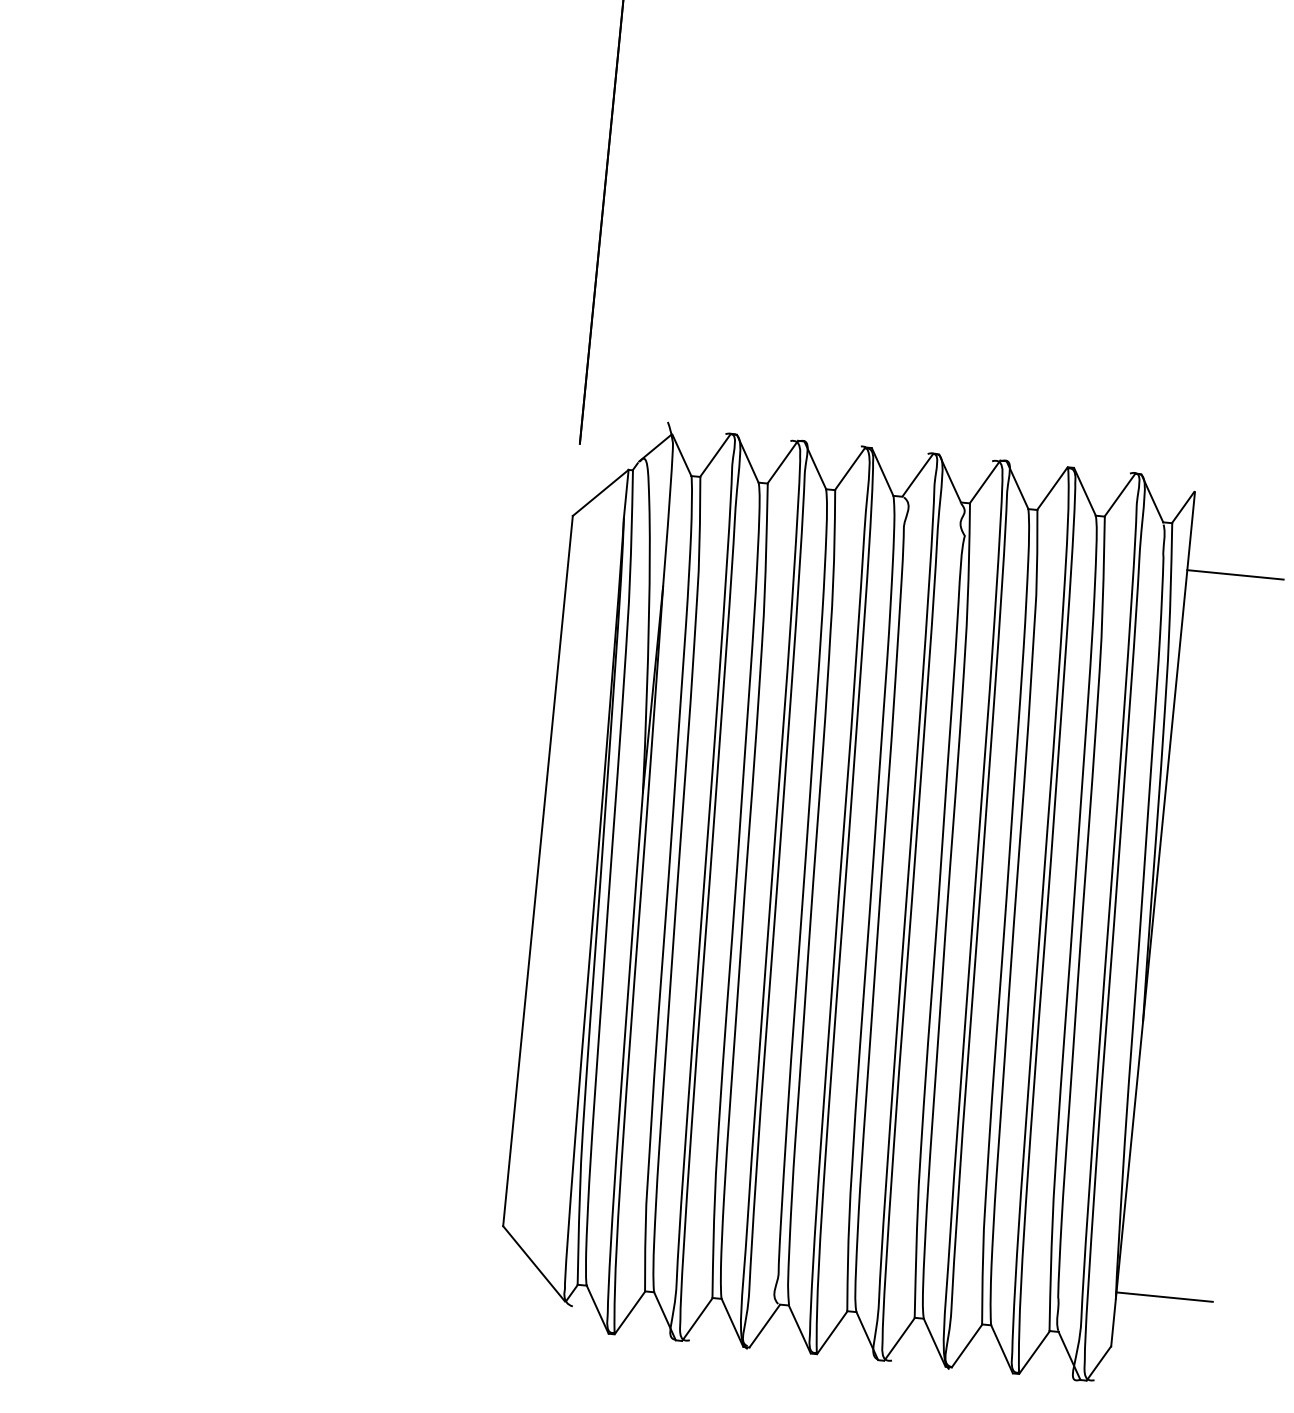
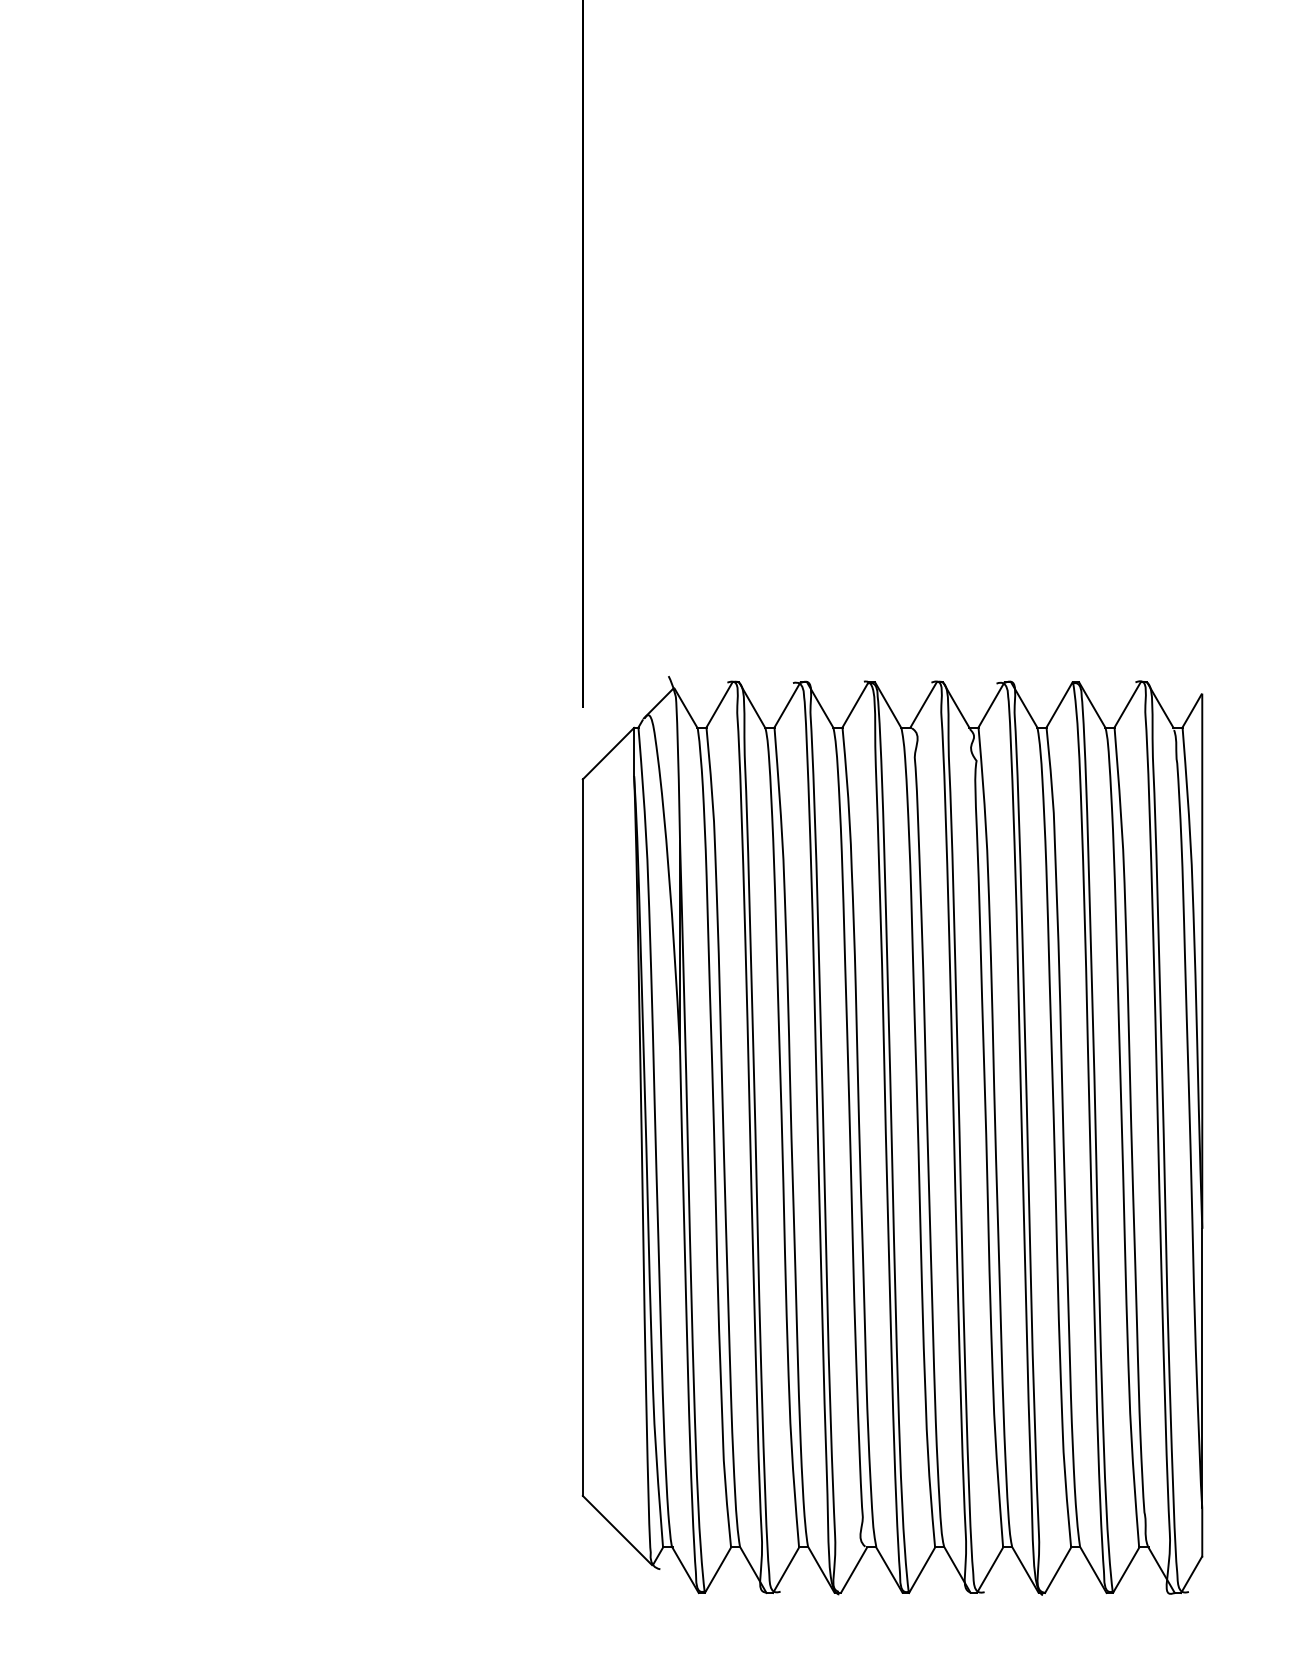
line: (1235, 575) -> (1250, 773), removed
line: (1164, 1297) -> (1250, 1502), removed

